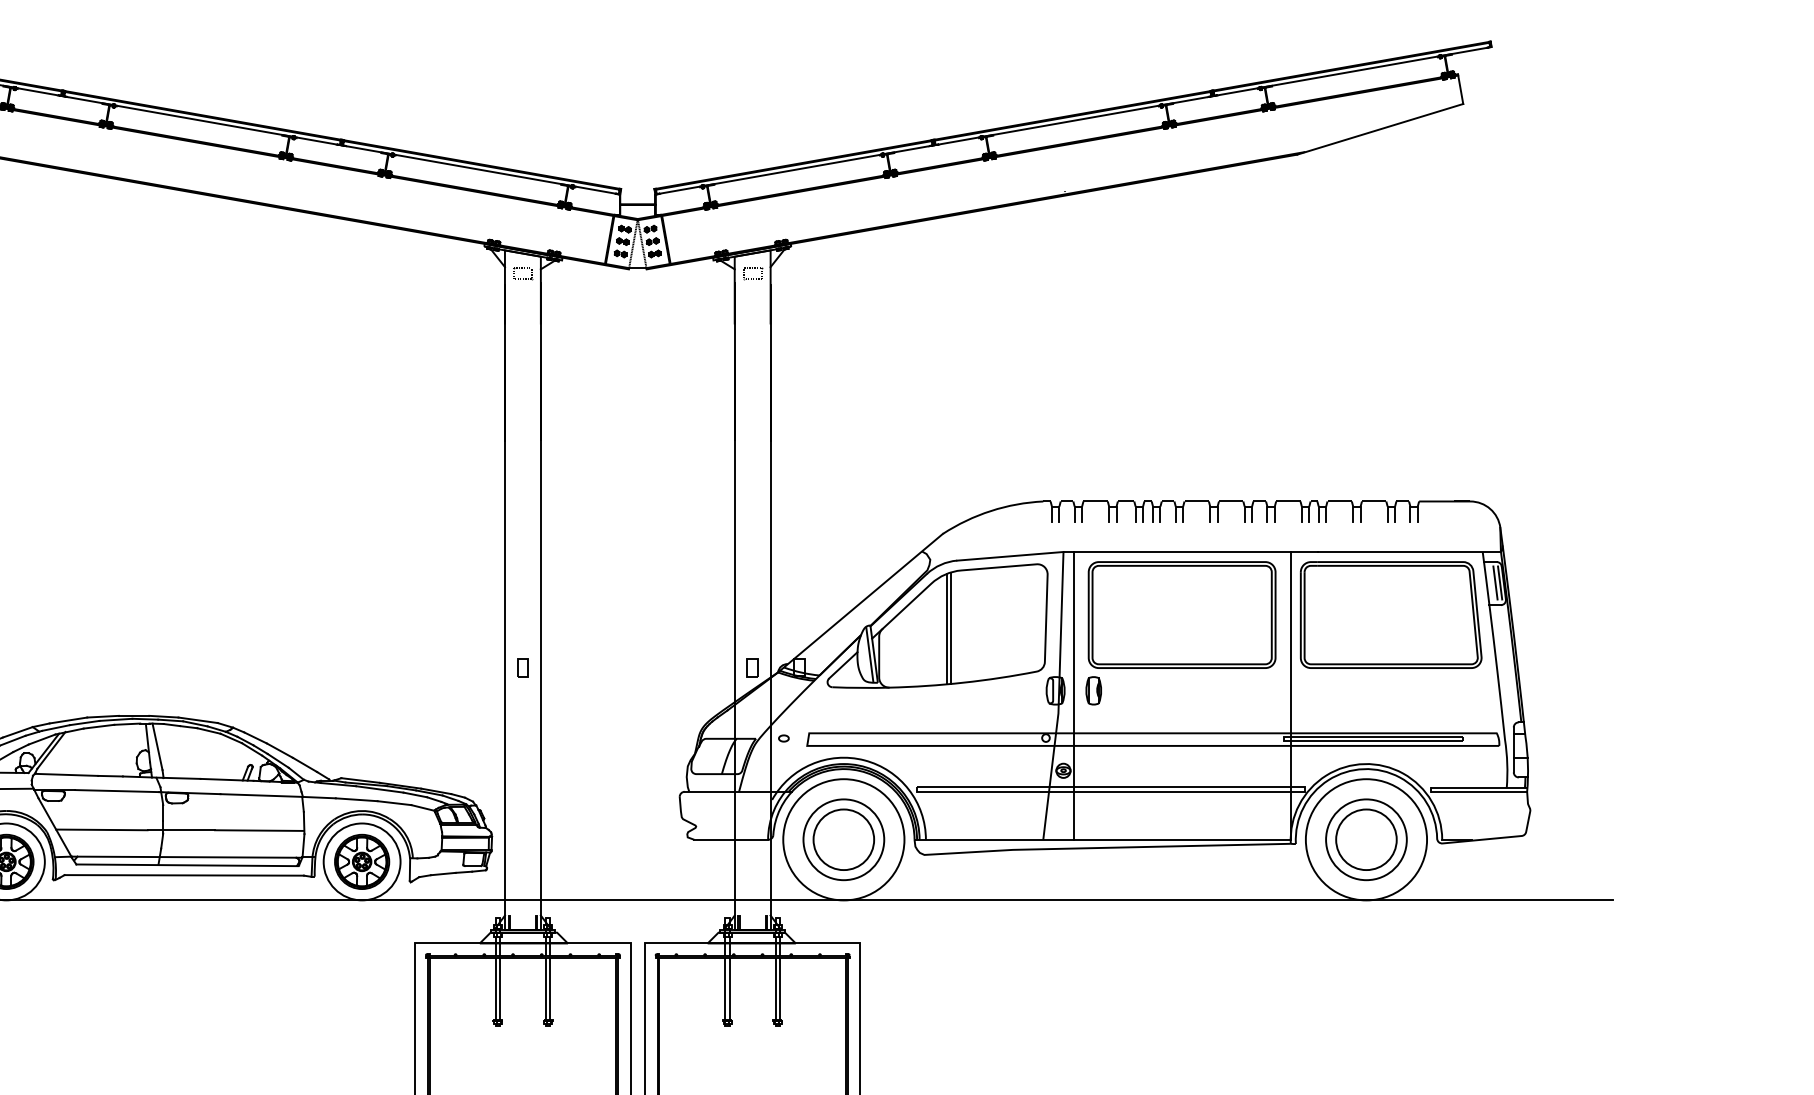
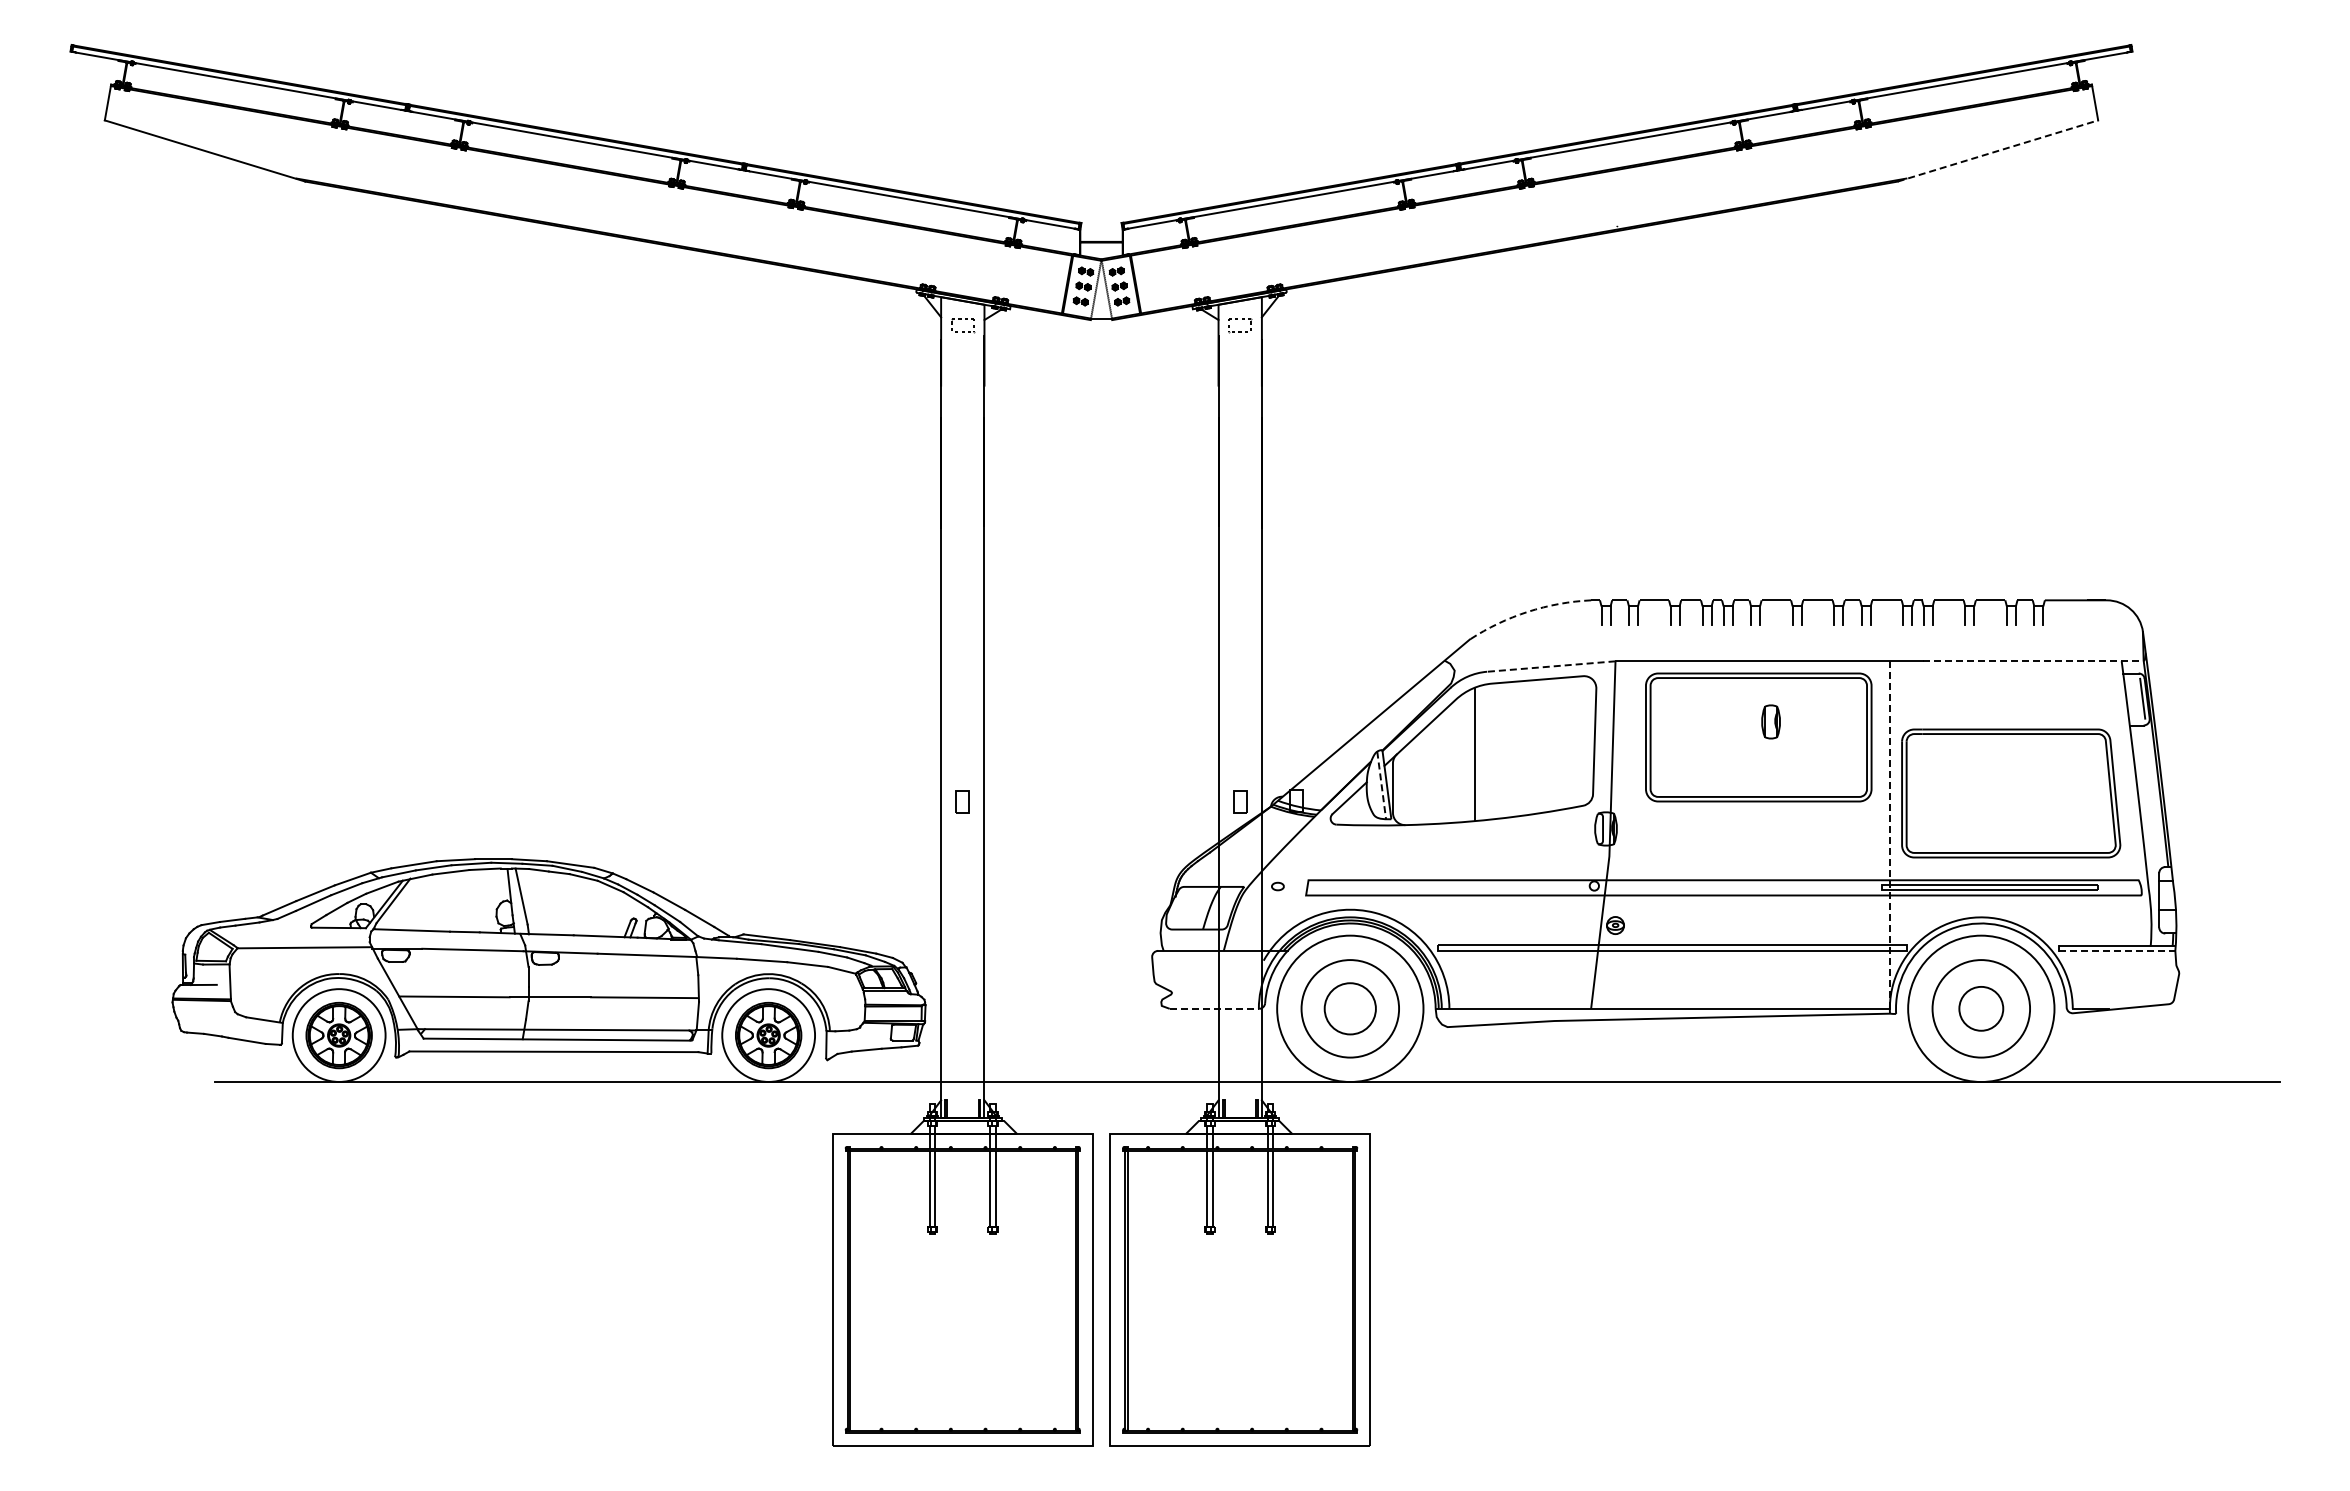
line: (1379, 129) -> (1997, 151), solid -> dashed
arc: (990, 510) -> (1527, 611), solid -> dashed
line: (1409, 552) -> (2033, 661), solid -> dashed
line: (1009, 556) -> (1550, 666), solid -> dashed
line: (1494, 582) -> (2136, 698), removed
part: (1391, 615) -> (2011, 793), moved
line: (950, 628) -> (1479, 753), removed
line: (869, 655) -> (1381, 786), solid -> dashed
part: (1093, 690) -> (1770, 721), moved
line: (1073, 695) -> (1627, 834), removed
line: (1290, 696) -> (1889, 835), solid -> dashed
line: (1479, 791) -> (2117, 950), solid -> dashed
line: (731, 839) -> (1214, 1008), solid -> dashed
circle: (843, 839) -> (1349, 1008), size x0.7
circle: (1365, 839) -> (1980, 1008), size x0.6

